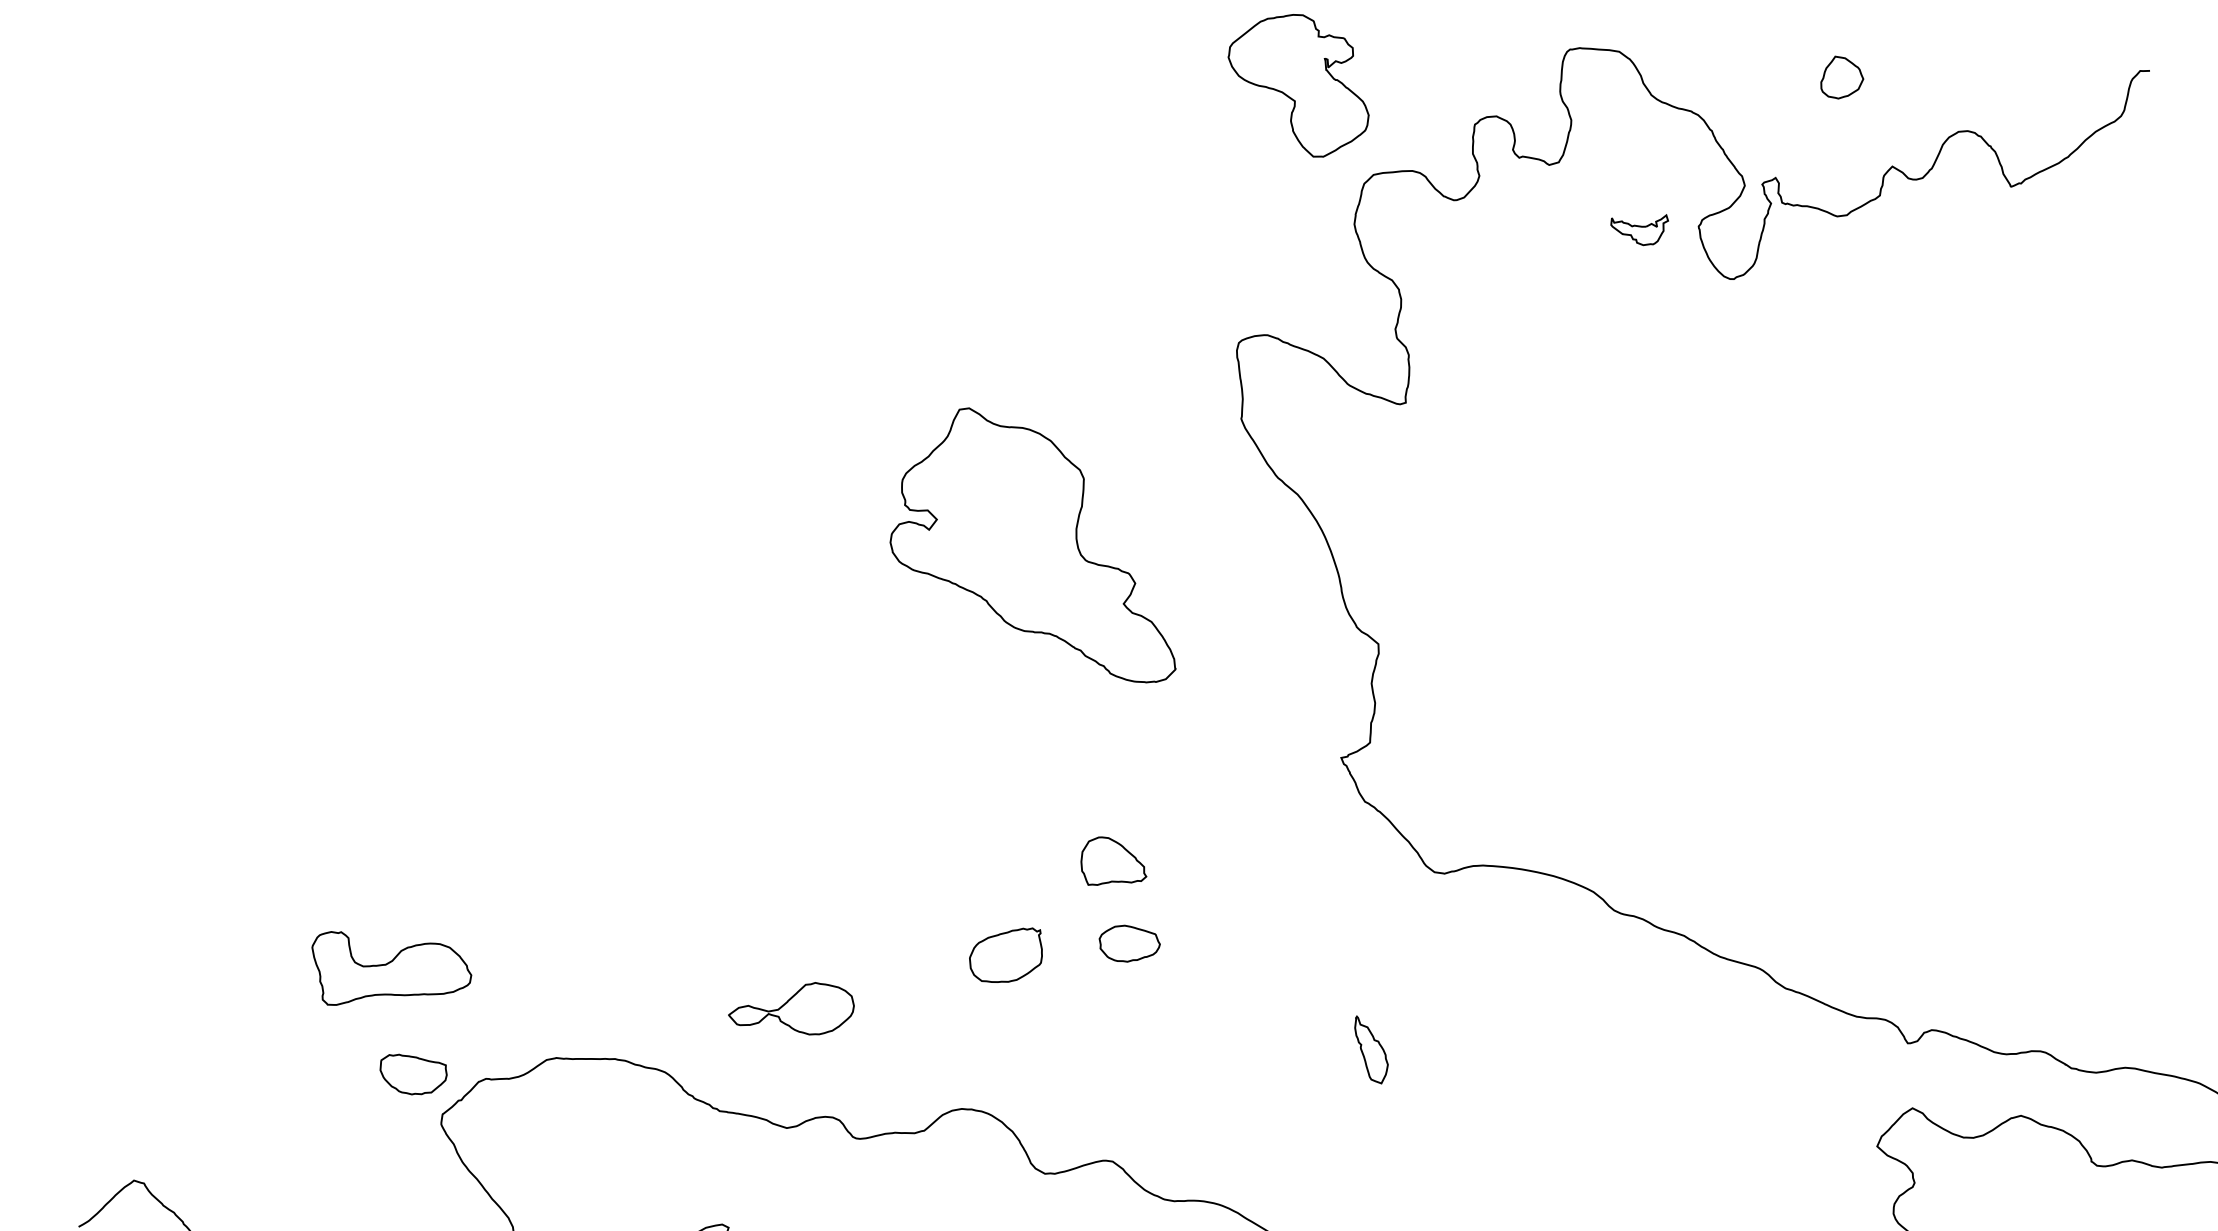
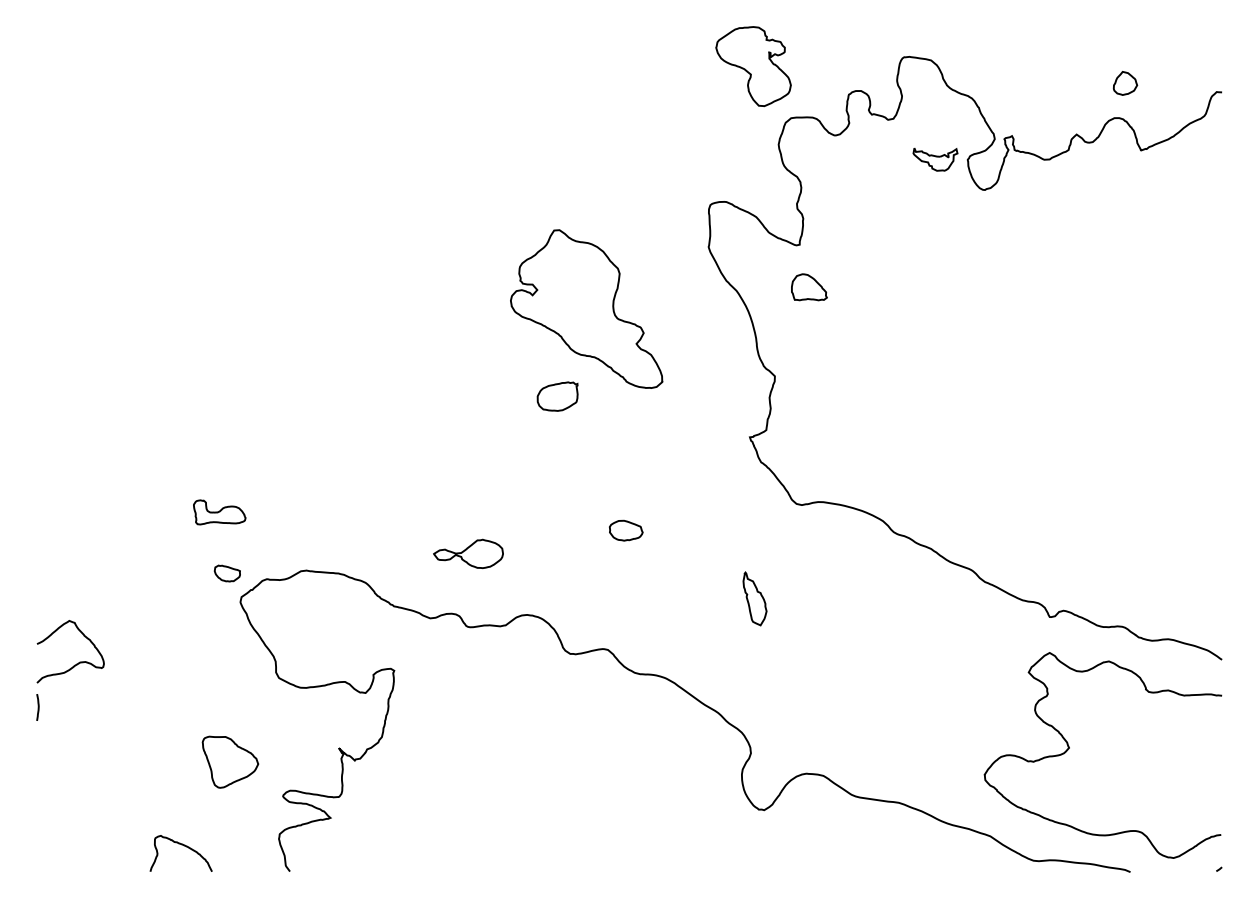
part: (1841, 77) -> (1125, 83), moved
part: (1640, 230) -> (935, 159), size x1.4
part: (1113, 860) -> (809, 287), moved
part: (1005, 955) -> (557, 396), moved
part: (391, 964) -> (219, 512), size x0.6
part: (791, 1009) -> (468, 553), moved
part: (1371, 1049) -> (754, 598), size x1.4
part: (413, 1073) -> (227, 573), size x0.7

